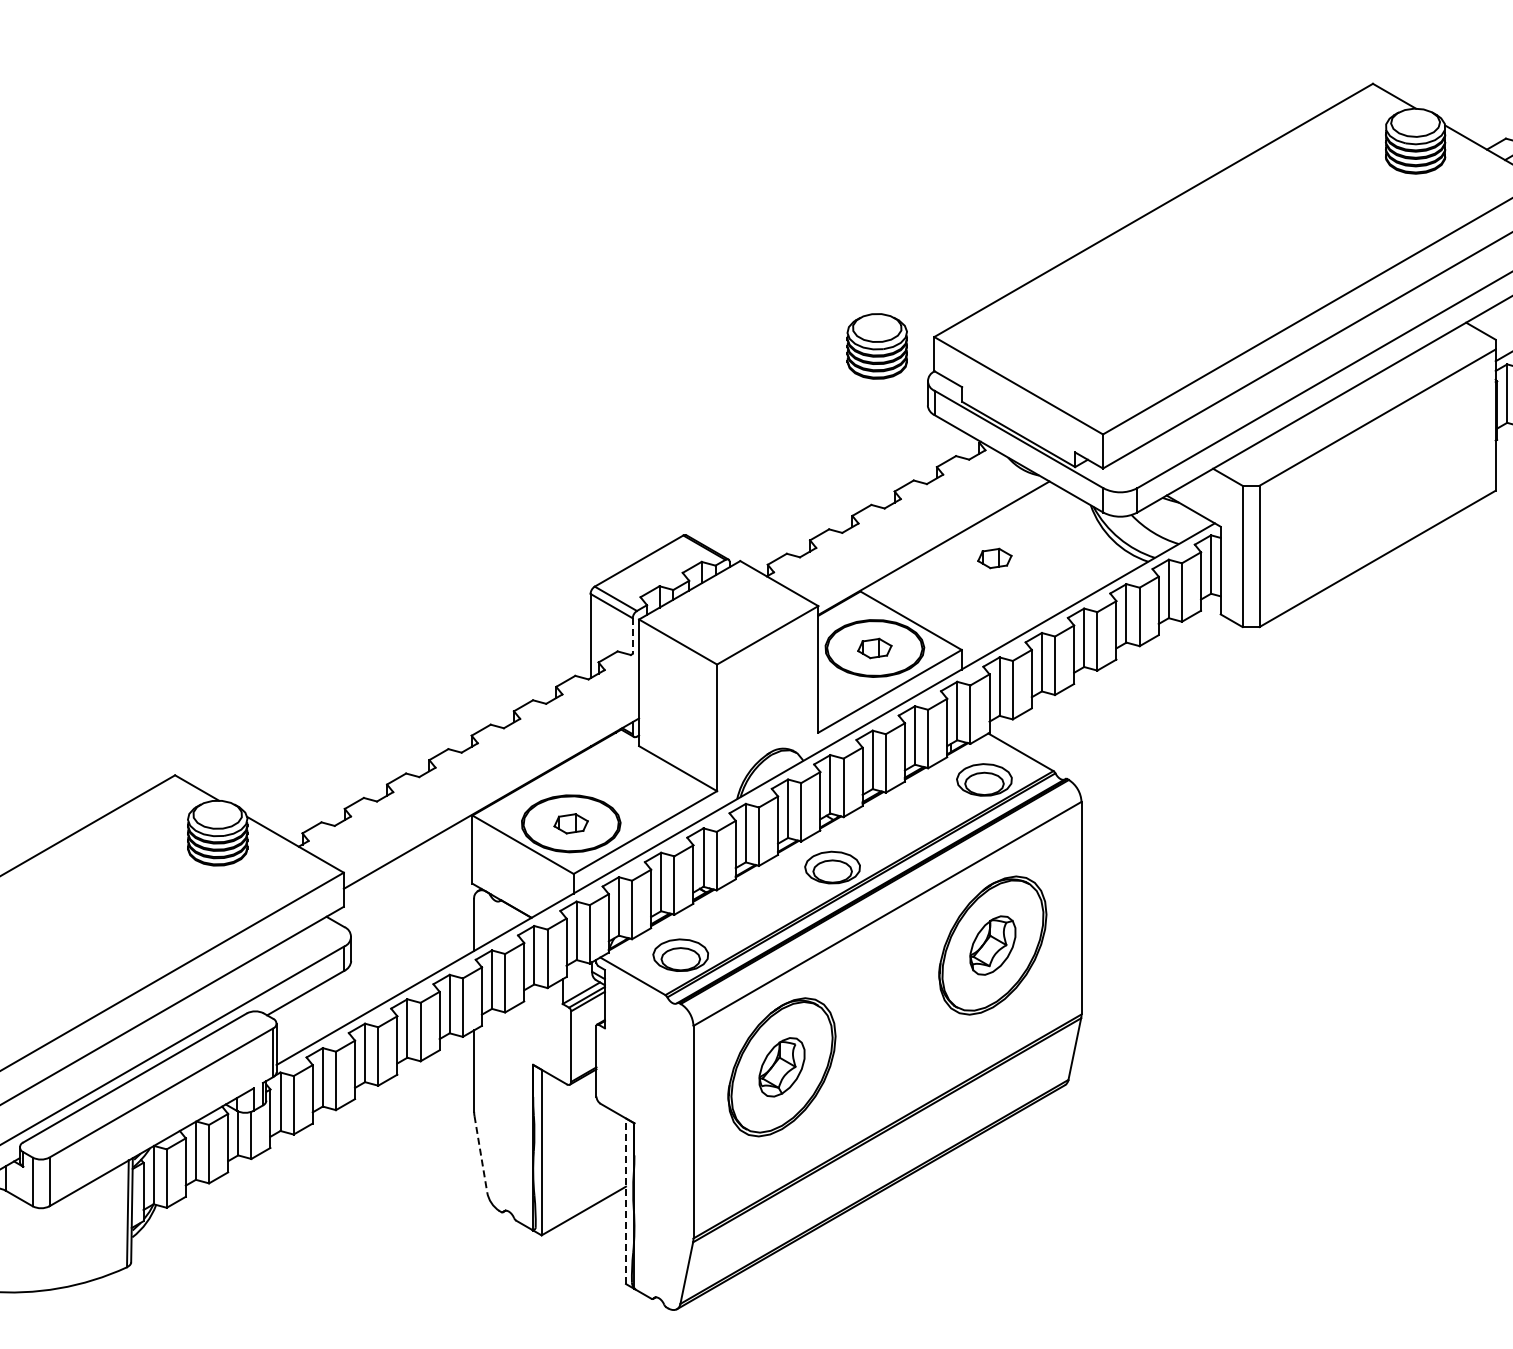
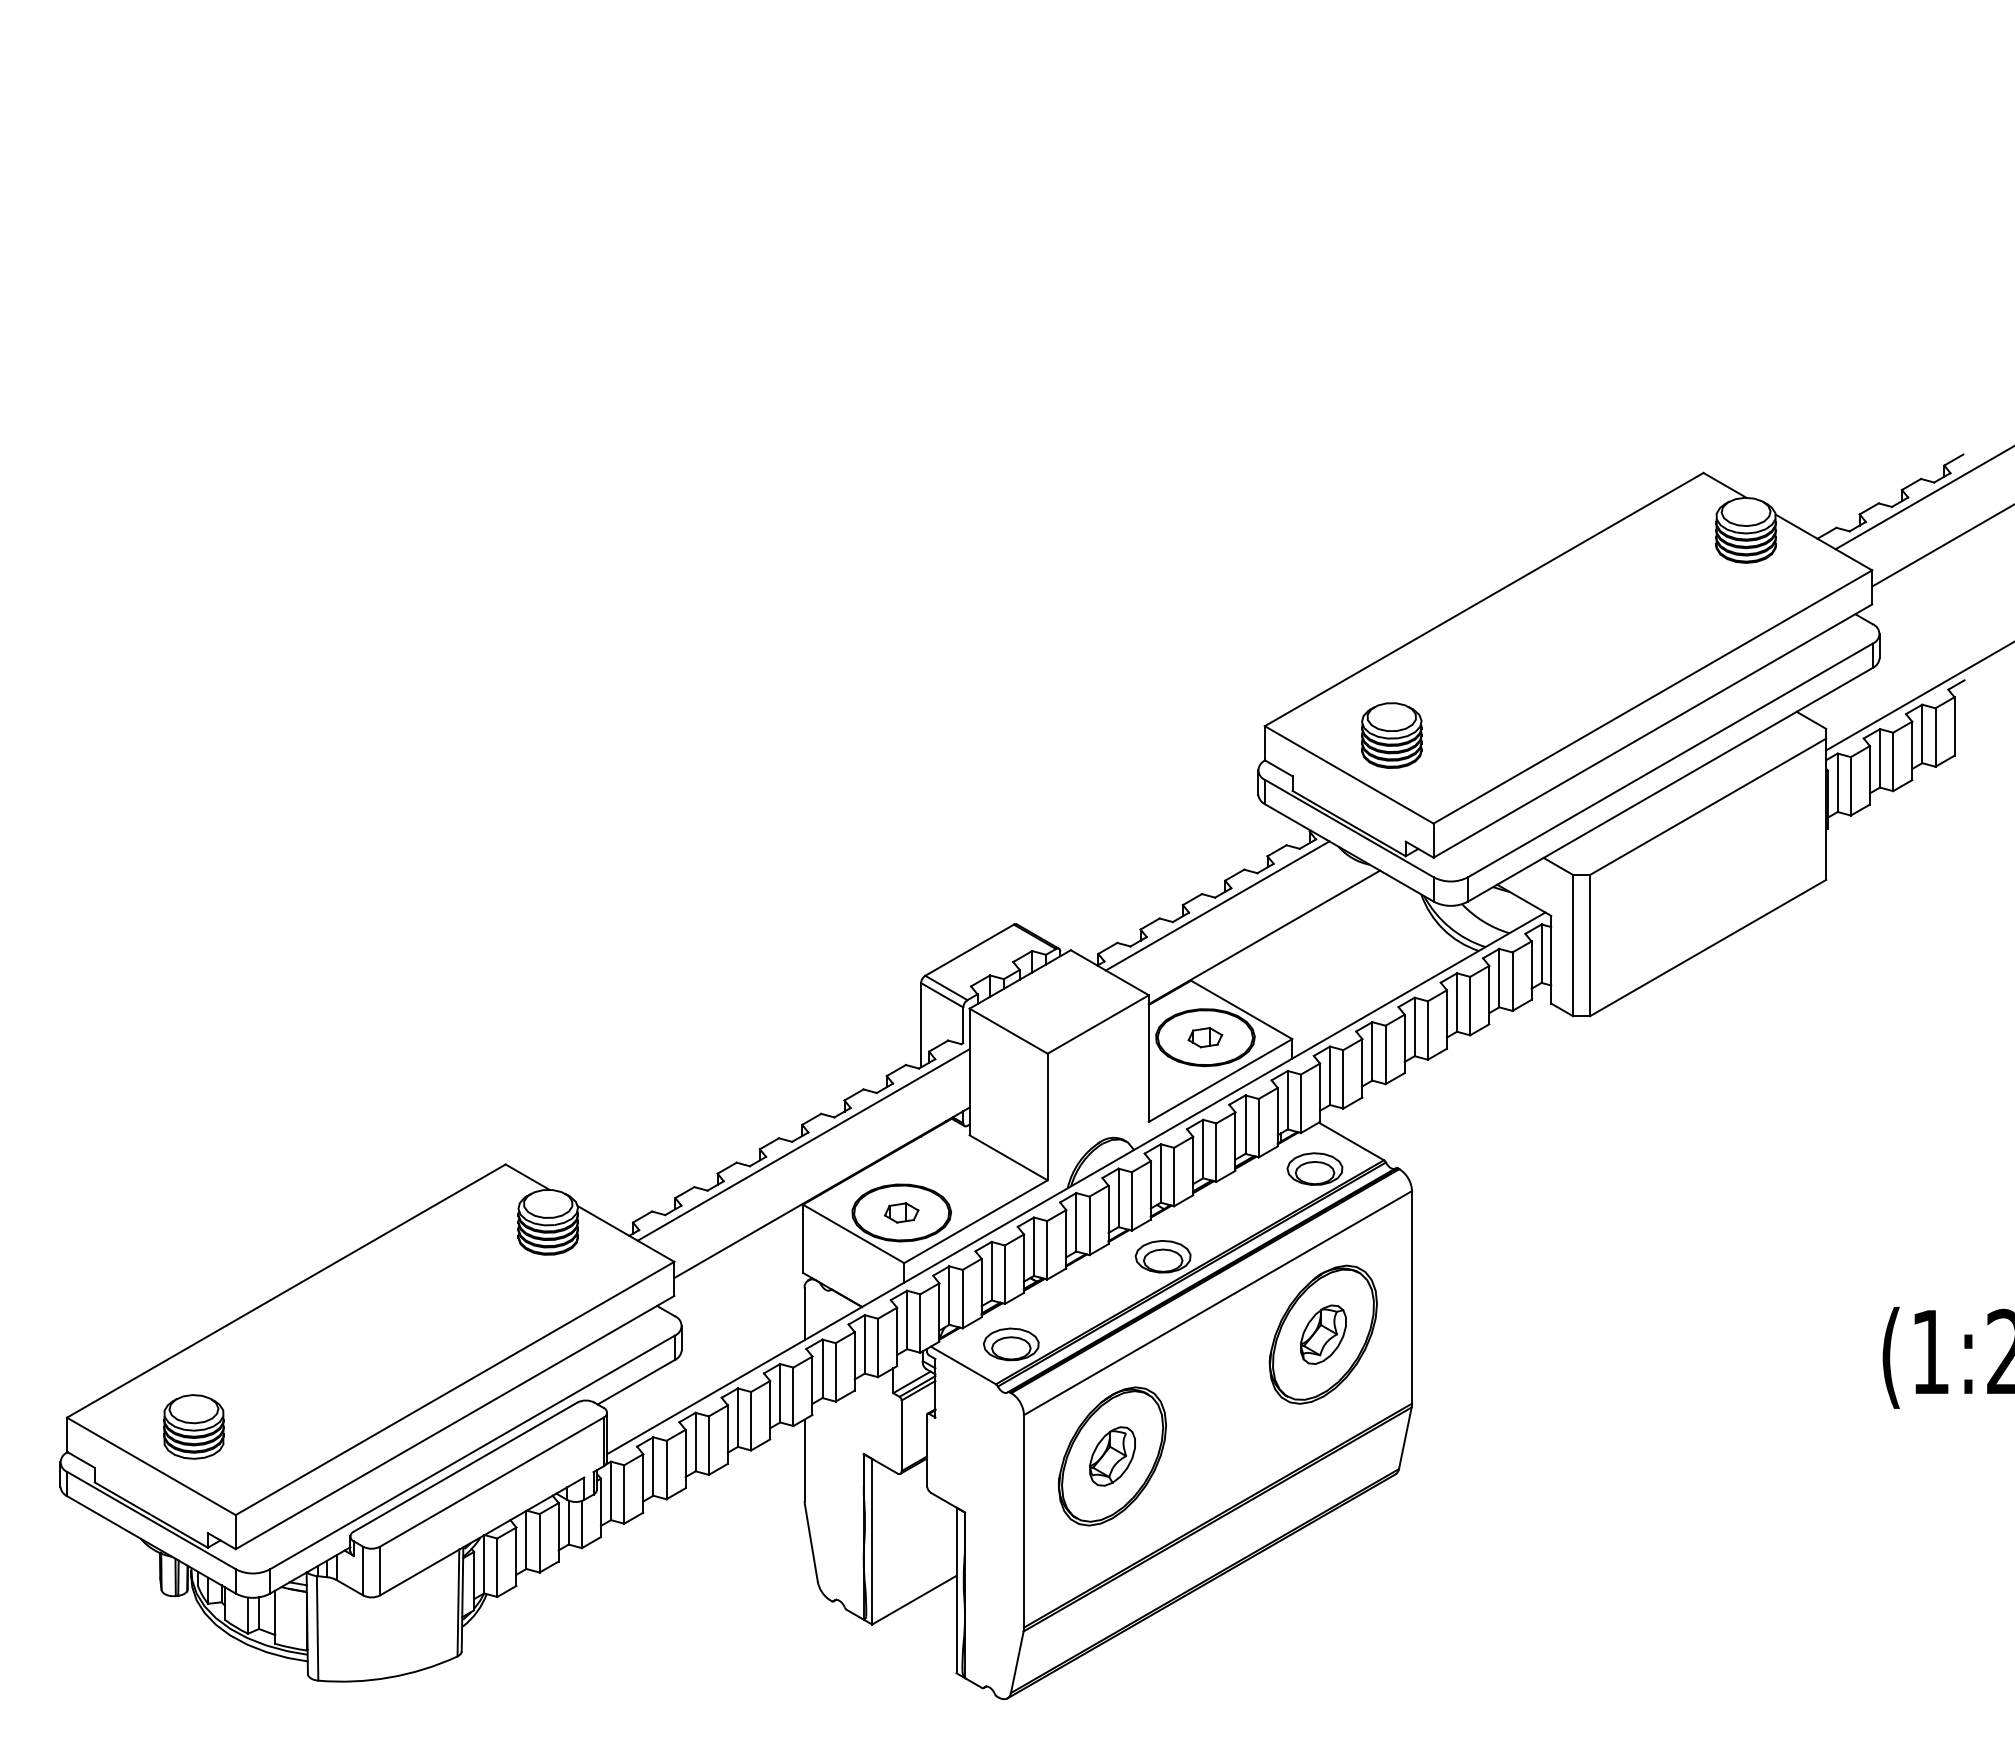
part: (876, 346) -> (1391, 735), moved
line: (886, 516) -> (1217, 905), added
part: (994, 558) -> (1325, 947), removed
line: (632, 636) -> (963, 1025), dashed -> solid
line: (472, 755) -> (803, 1144), added
line: (480, 1154) -> (811, 1543), dashed -> solid
line: (625, 1201) -> (956, 1590), dashed -> solid

